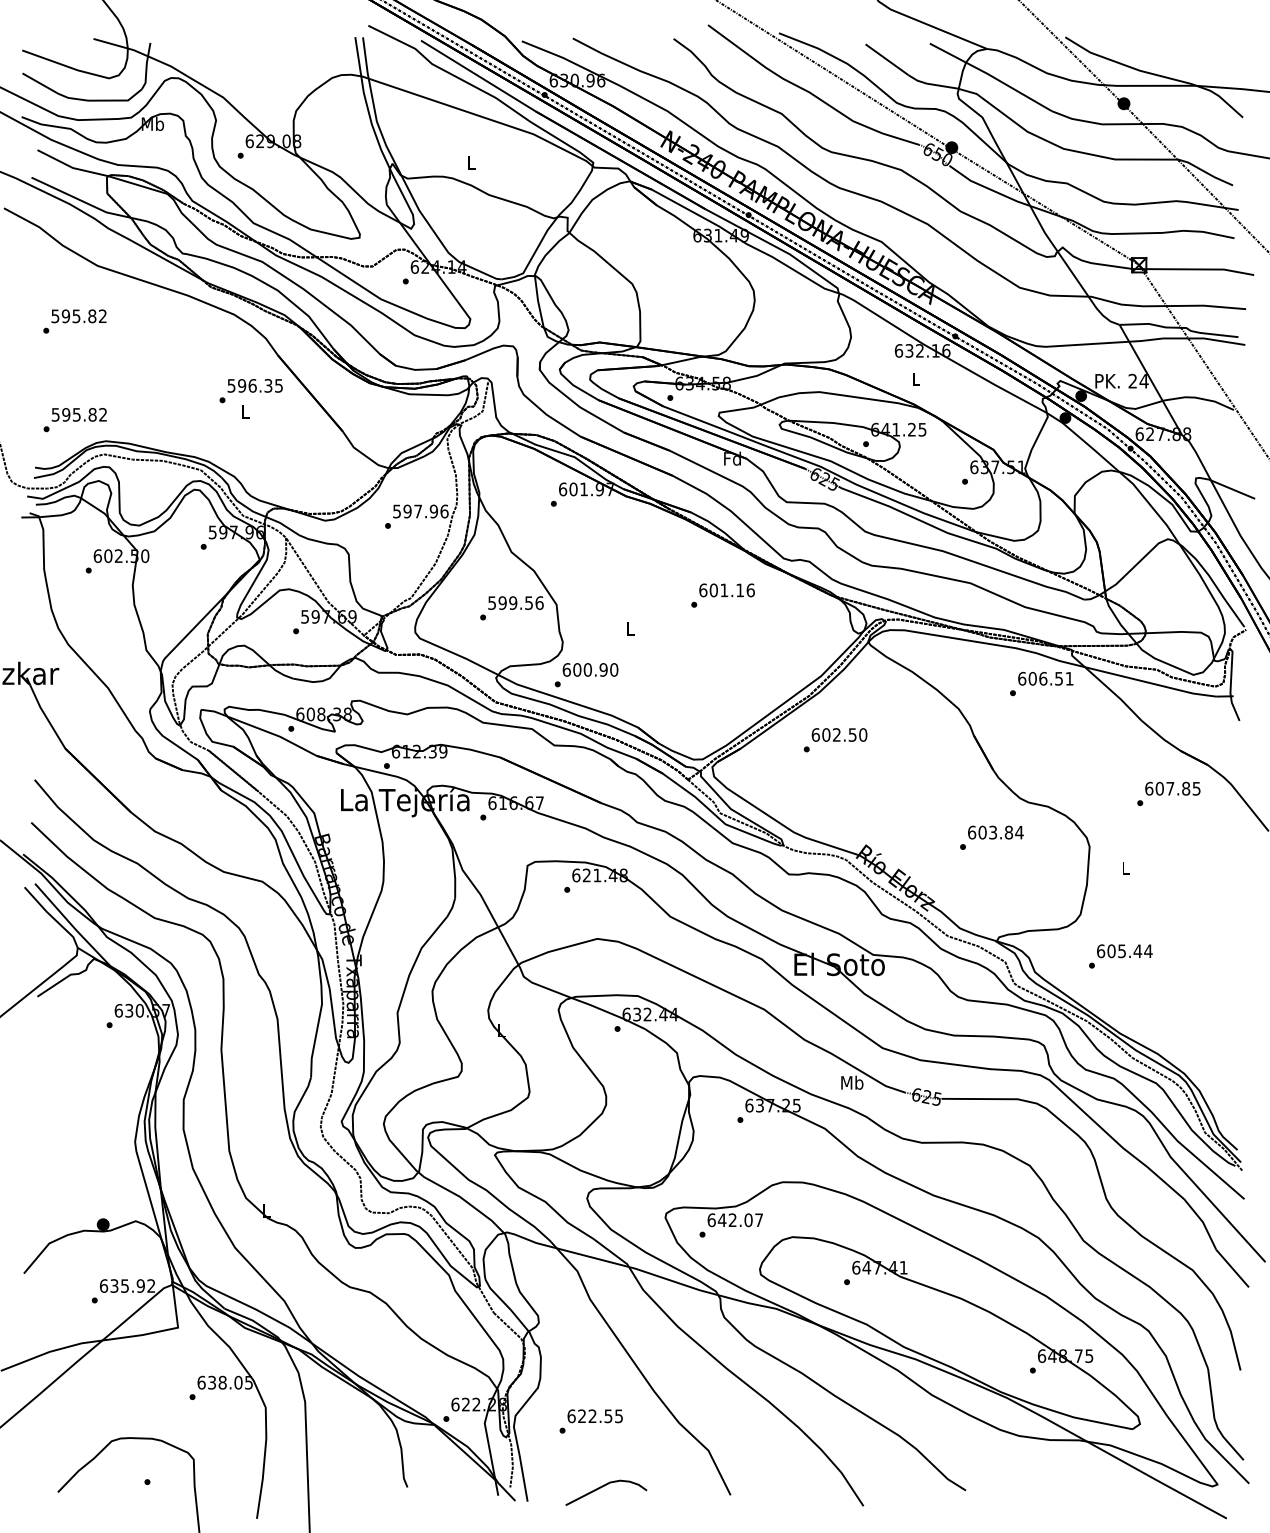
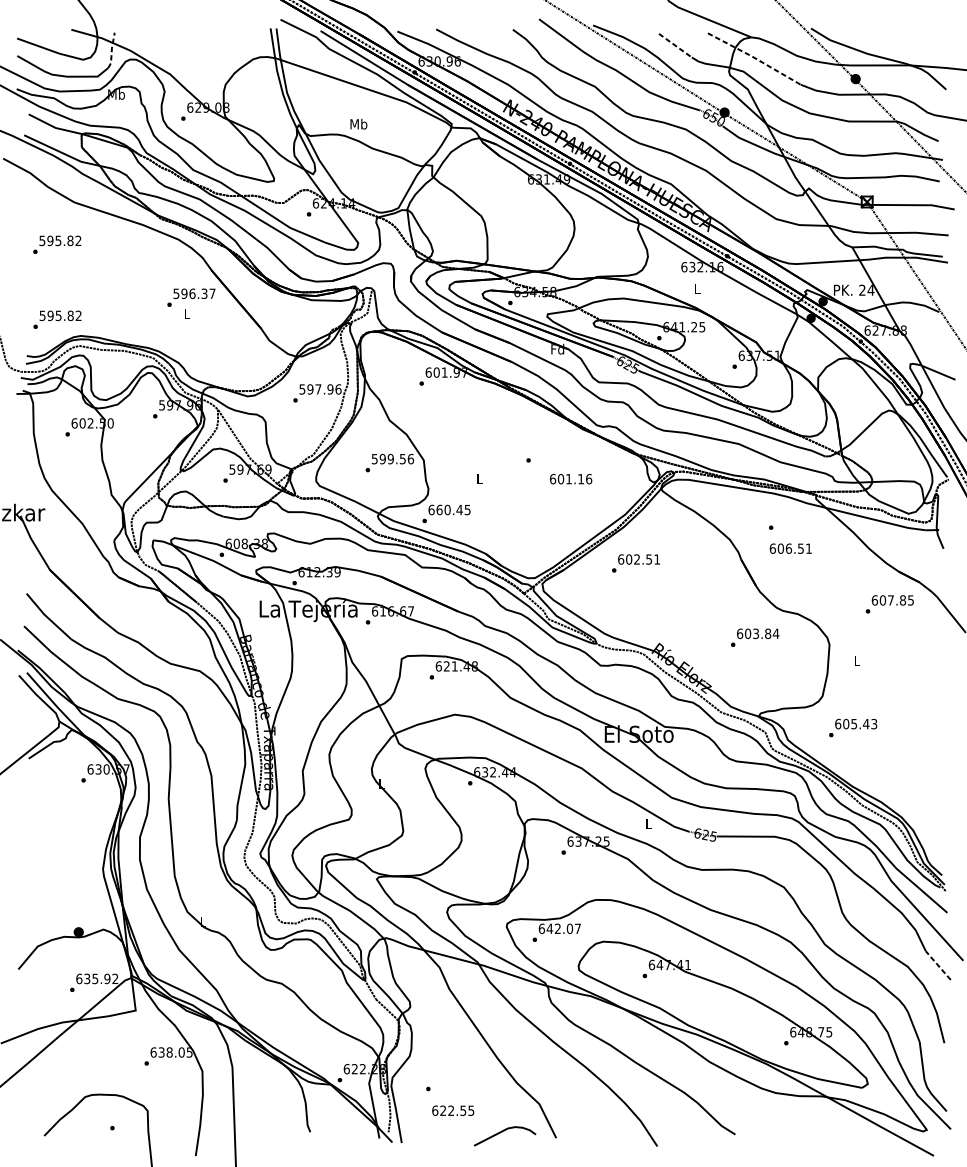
line: (887, 59) -> (675, 45), solid -> dashed
line: (146, 66) -> (111, 50), solid -> dashed
line: (990, 75) -> (754, 57), solid -> dashed
text: (471, 163) -> (359, 124), L -> Mb
text: (278, 385) -> (212, 293), 596.35 -> 596.37
text: (726, 590) -> (570, 479), moved
text: (595, 669) -> (453, 509), 600.90 -> 660.45
text: (1045, 678) -> (790, 548), moved
text: (863, 734) -> (657, 559), 602.50 -> 602.51
text: (1148, 951) -> (874, 724), 605.44 -> 605.43
text: (852, 1082) -> (649, 824), Mb -> L
line: (1232, 1268) -> (938, 965), solid -> dashed
text: (594, 1416) -> (452, 1110), moved
curve: (604, 1486) -> (503, 1131), moved

